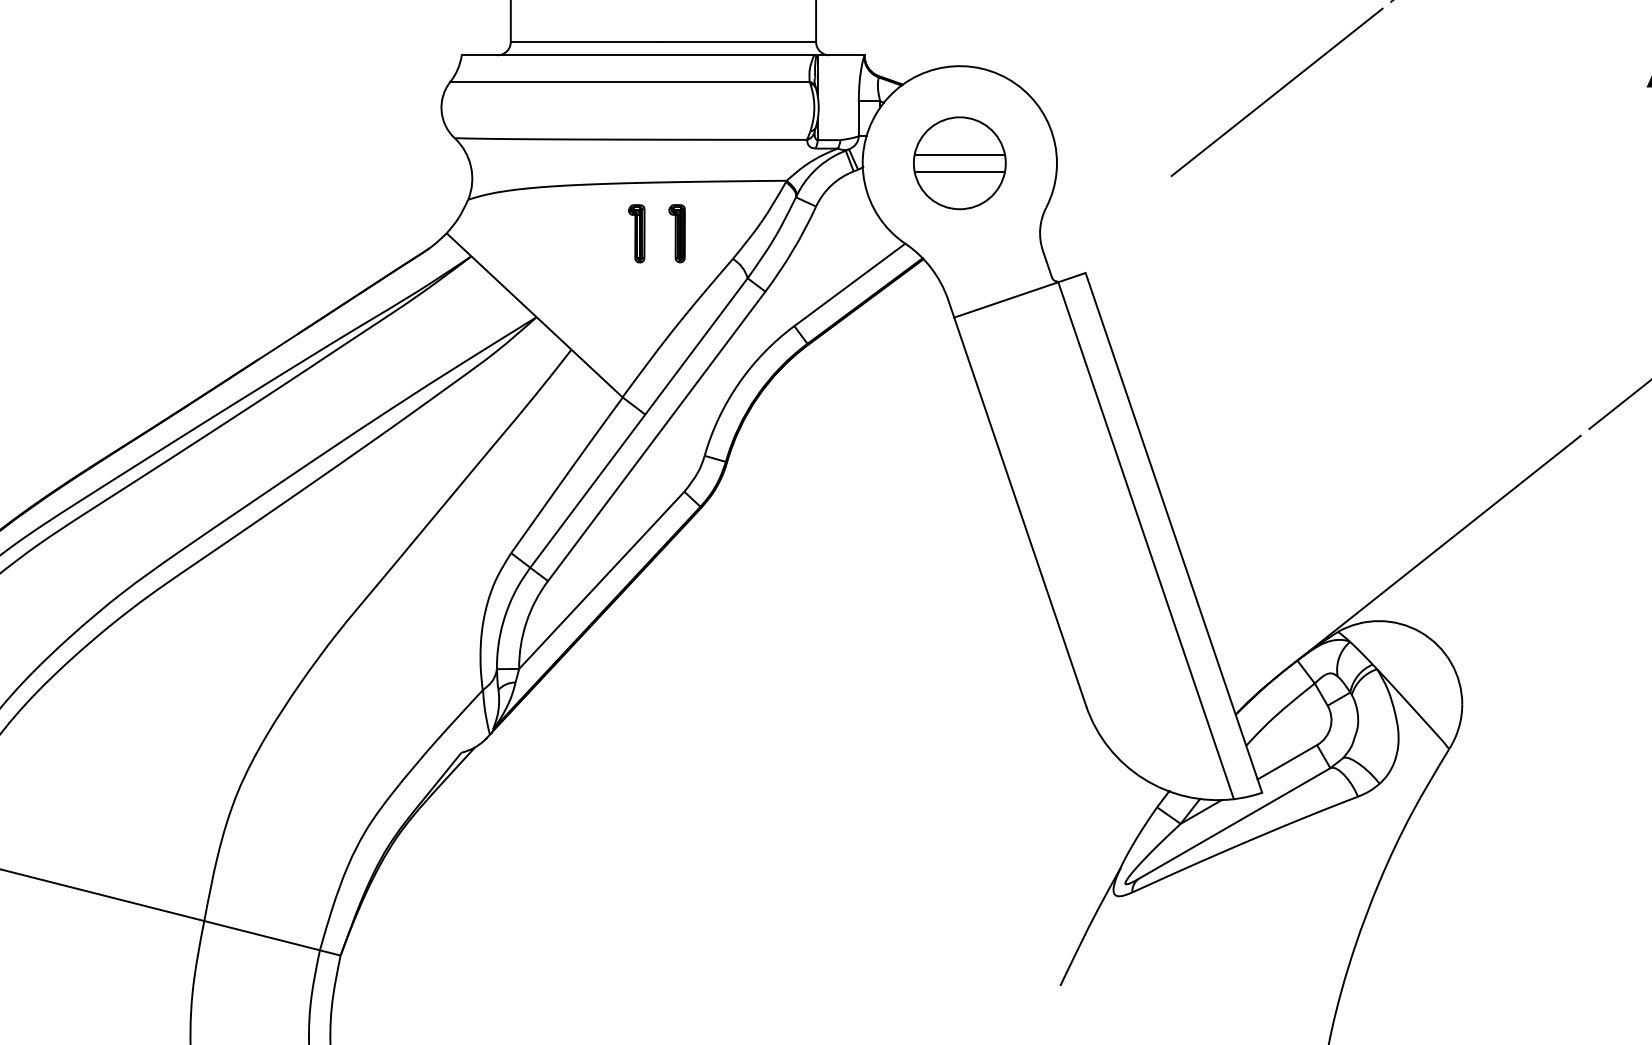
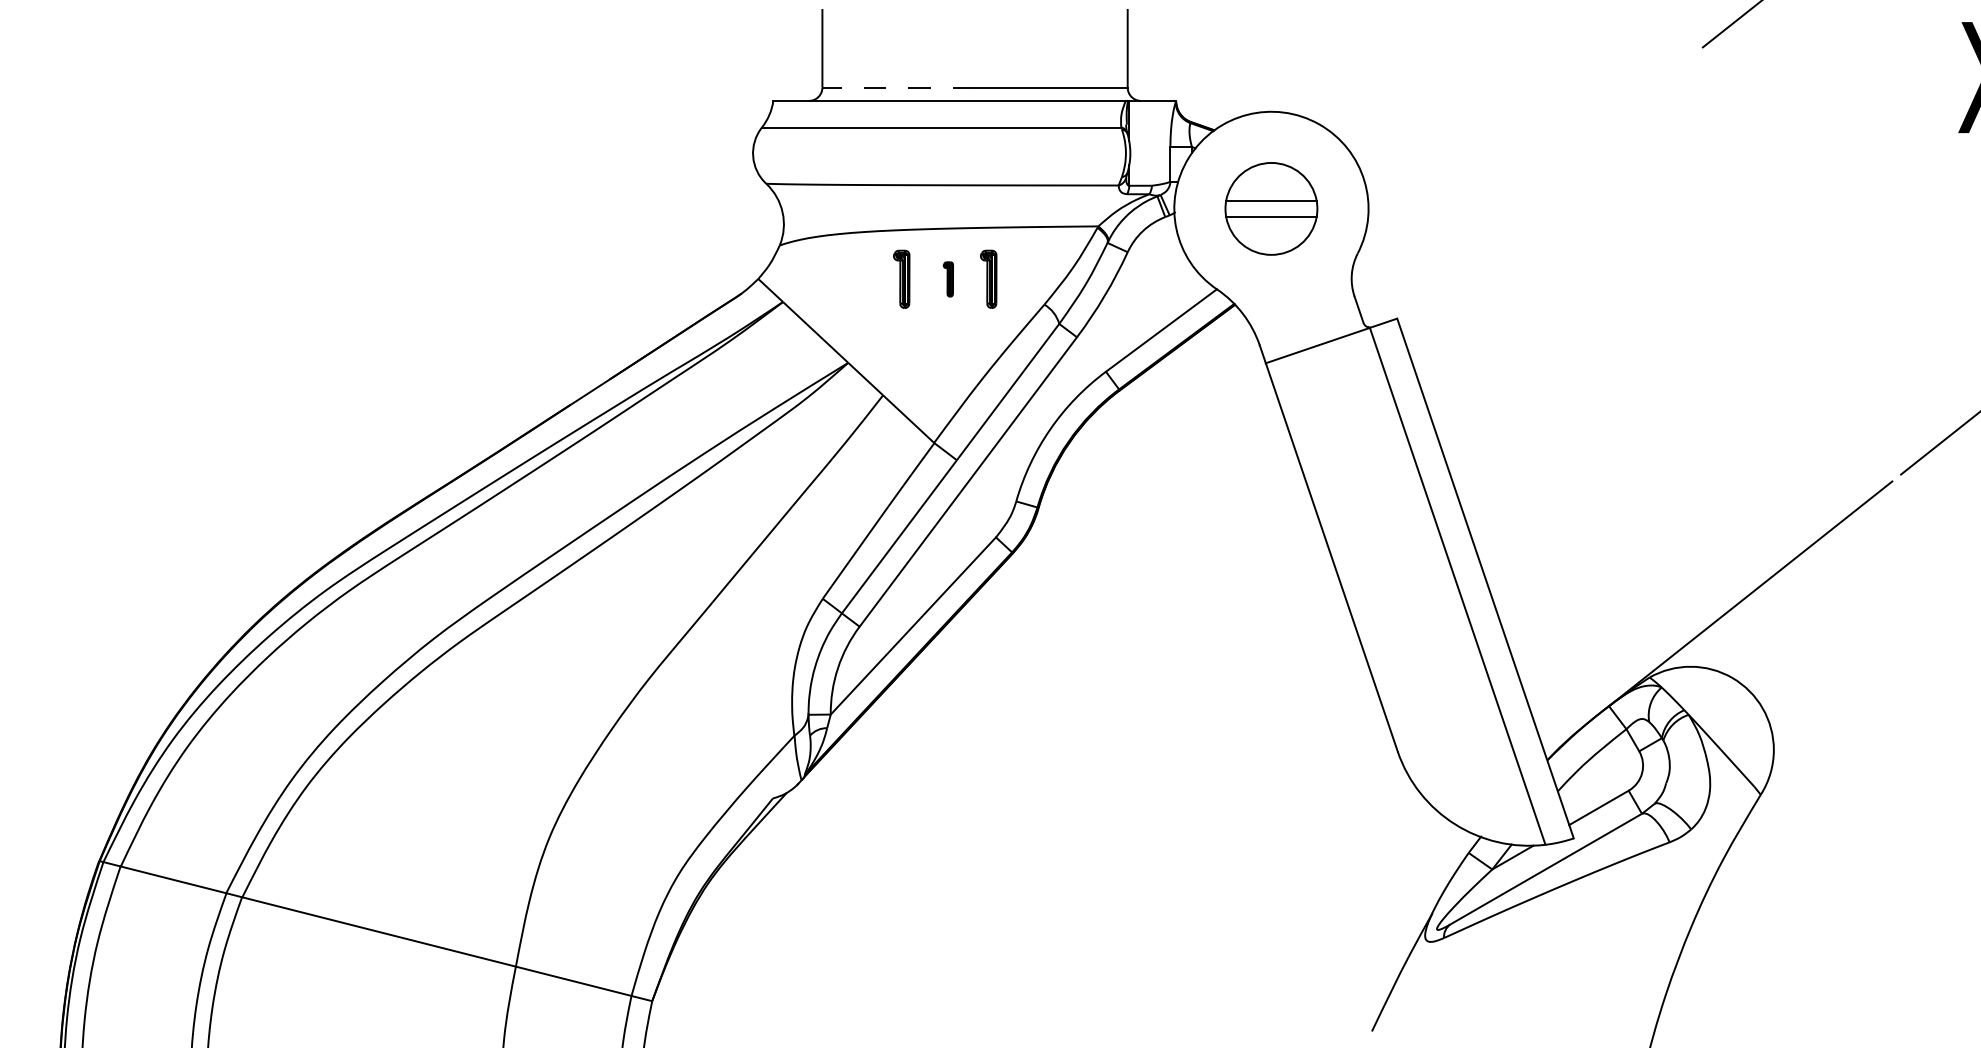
line: (586, 41) -> (898, 87), solid -> dashed
line: (1276, 91) -> (1588, 137), removed
part: (589, 232) -> (901, 278), added
part: (636, 233) -> (948, 279), size x0.6

